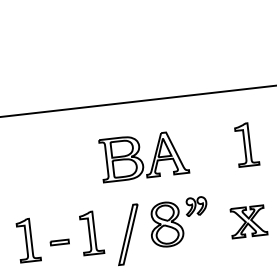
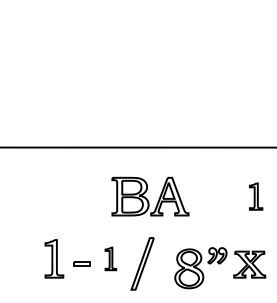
part: (246, 144) -> (255, 196), size x0.7
part: (144, 156) -> (150, 196), moved
part: (179, 222) -> (200, 268), moved
part: (91, 232) -> (110, 258), size x0.6

